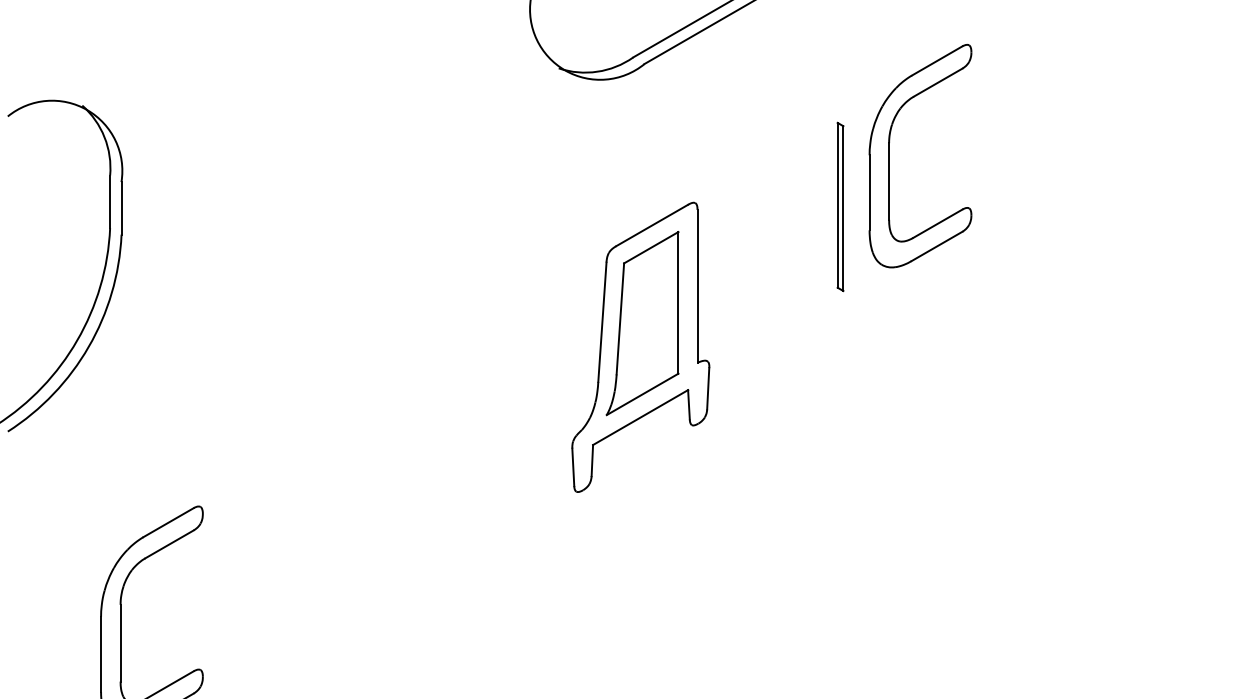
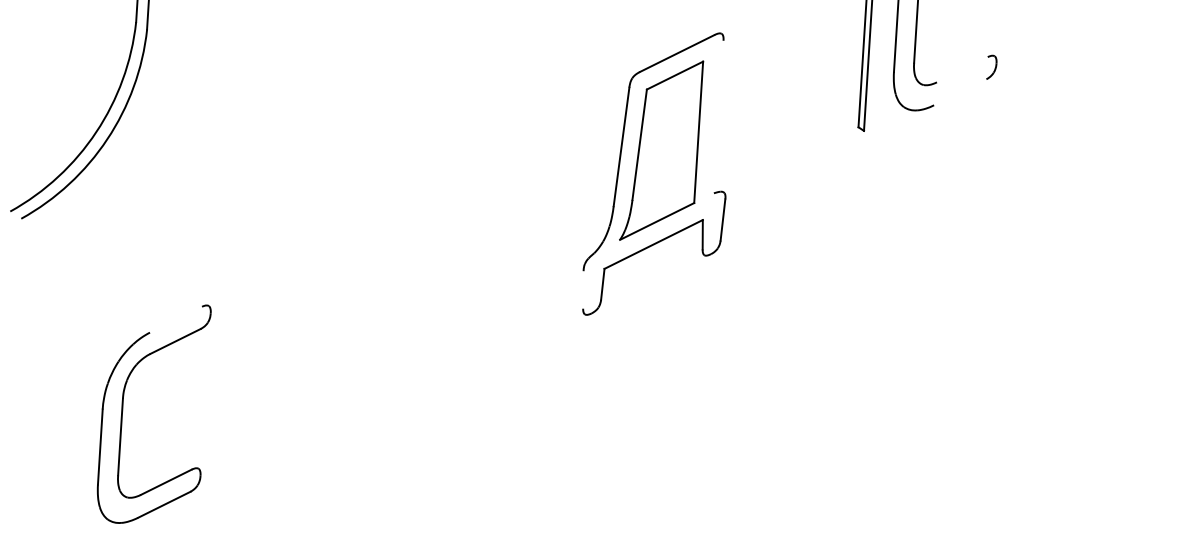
line: (937, 223) -> (962, 69), removed
line: (936, 246) -> (959, 92), removed
line: (697, 285) -> (718, 116), removed
line: (573, 467) -> (583, 290), removed
line: (168, 522) -> (175, 319), removed

